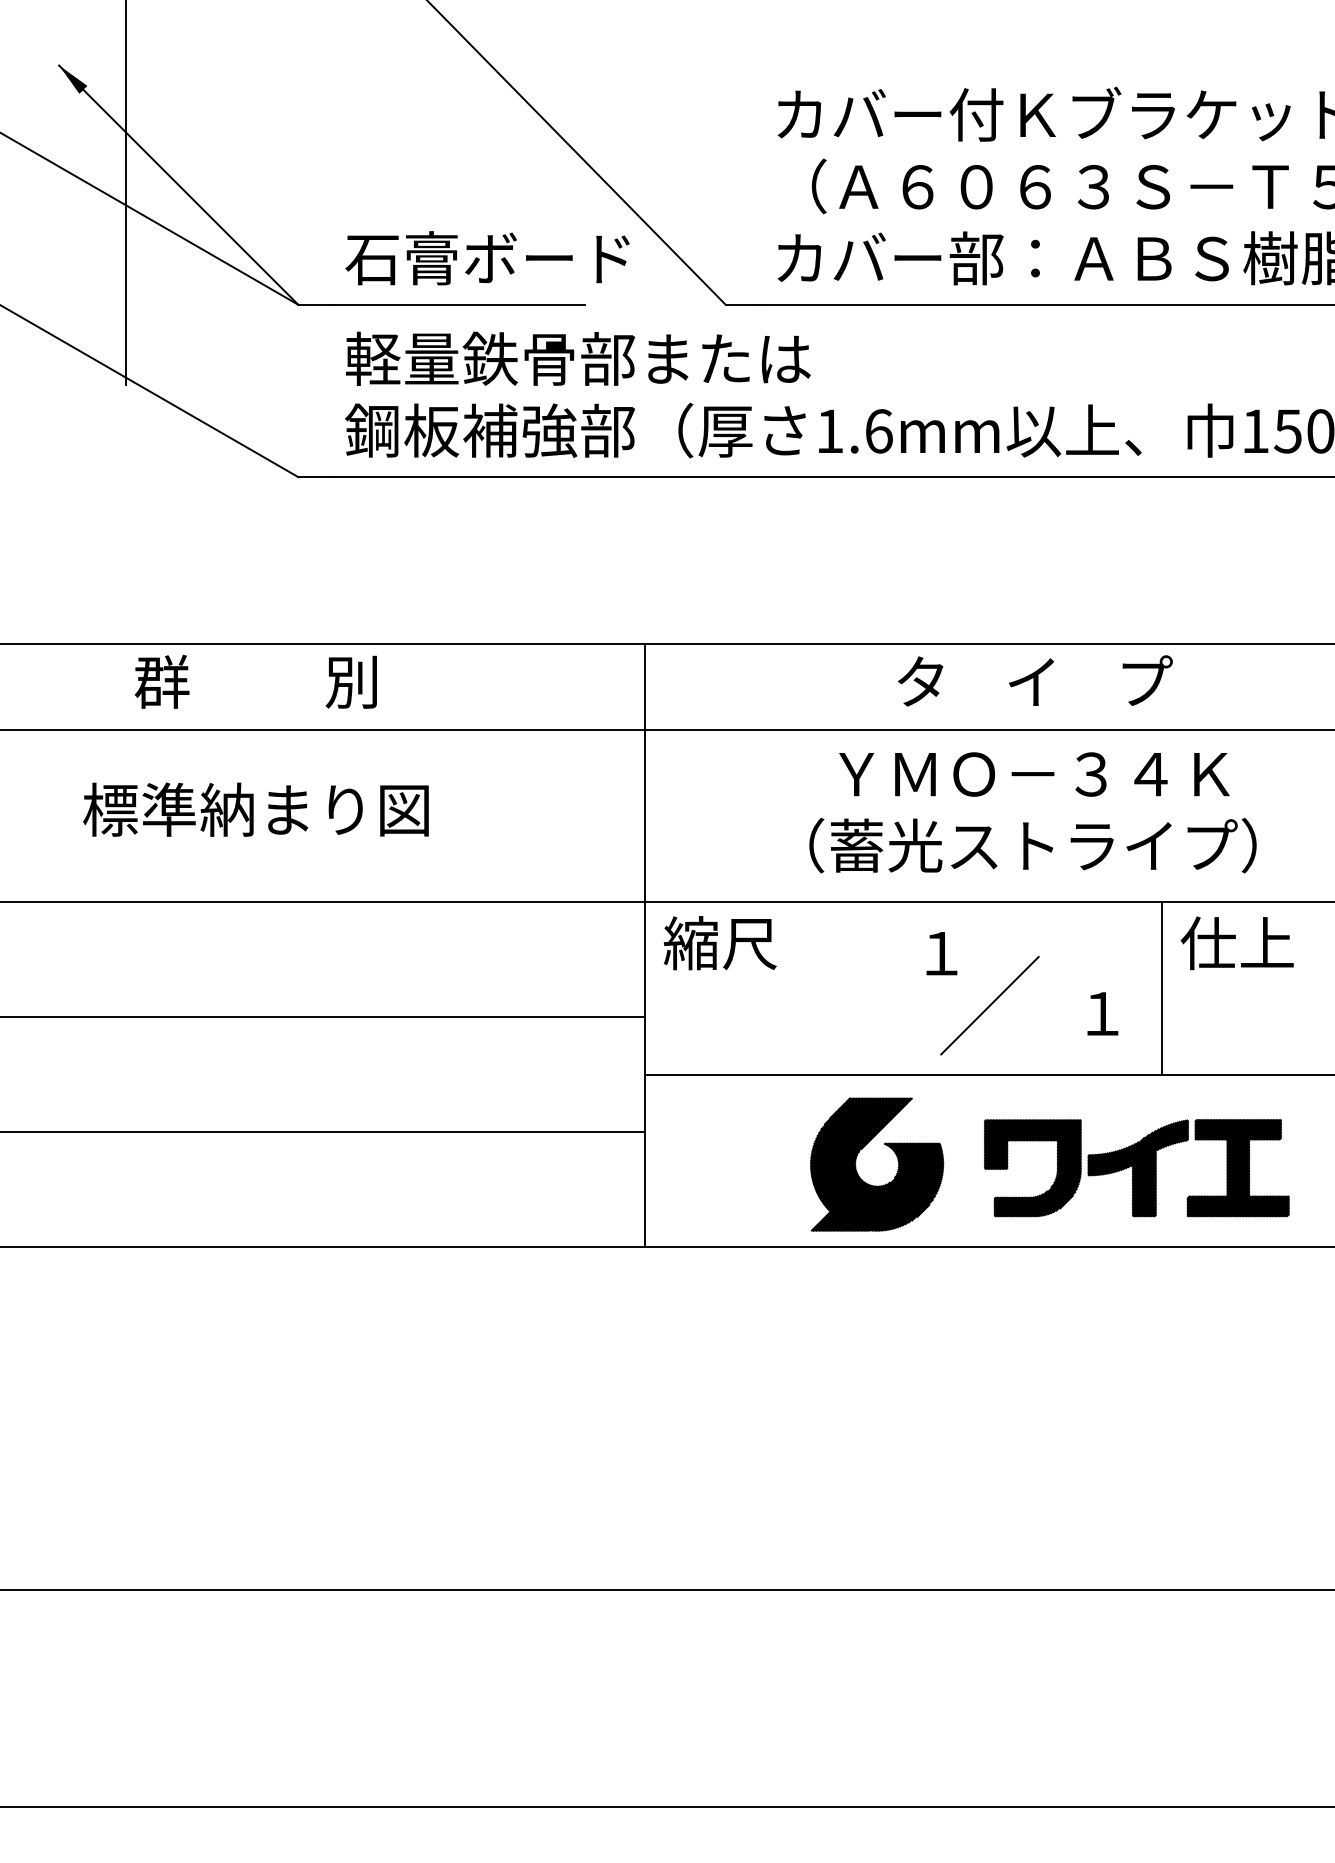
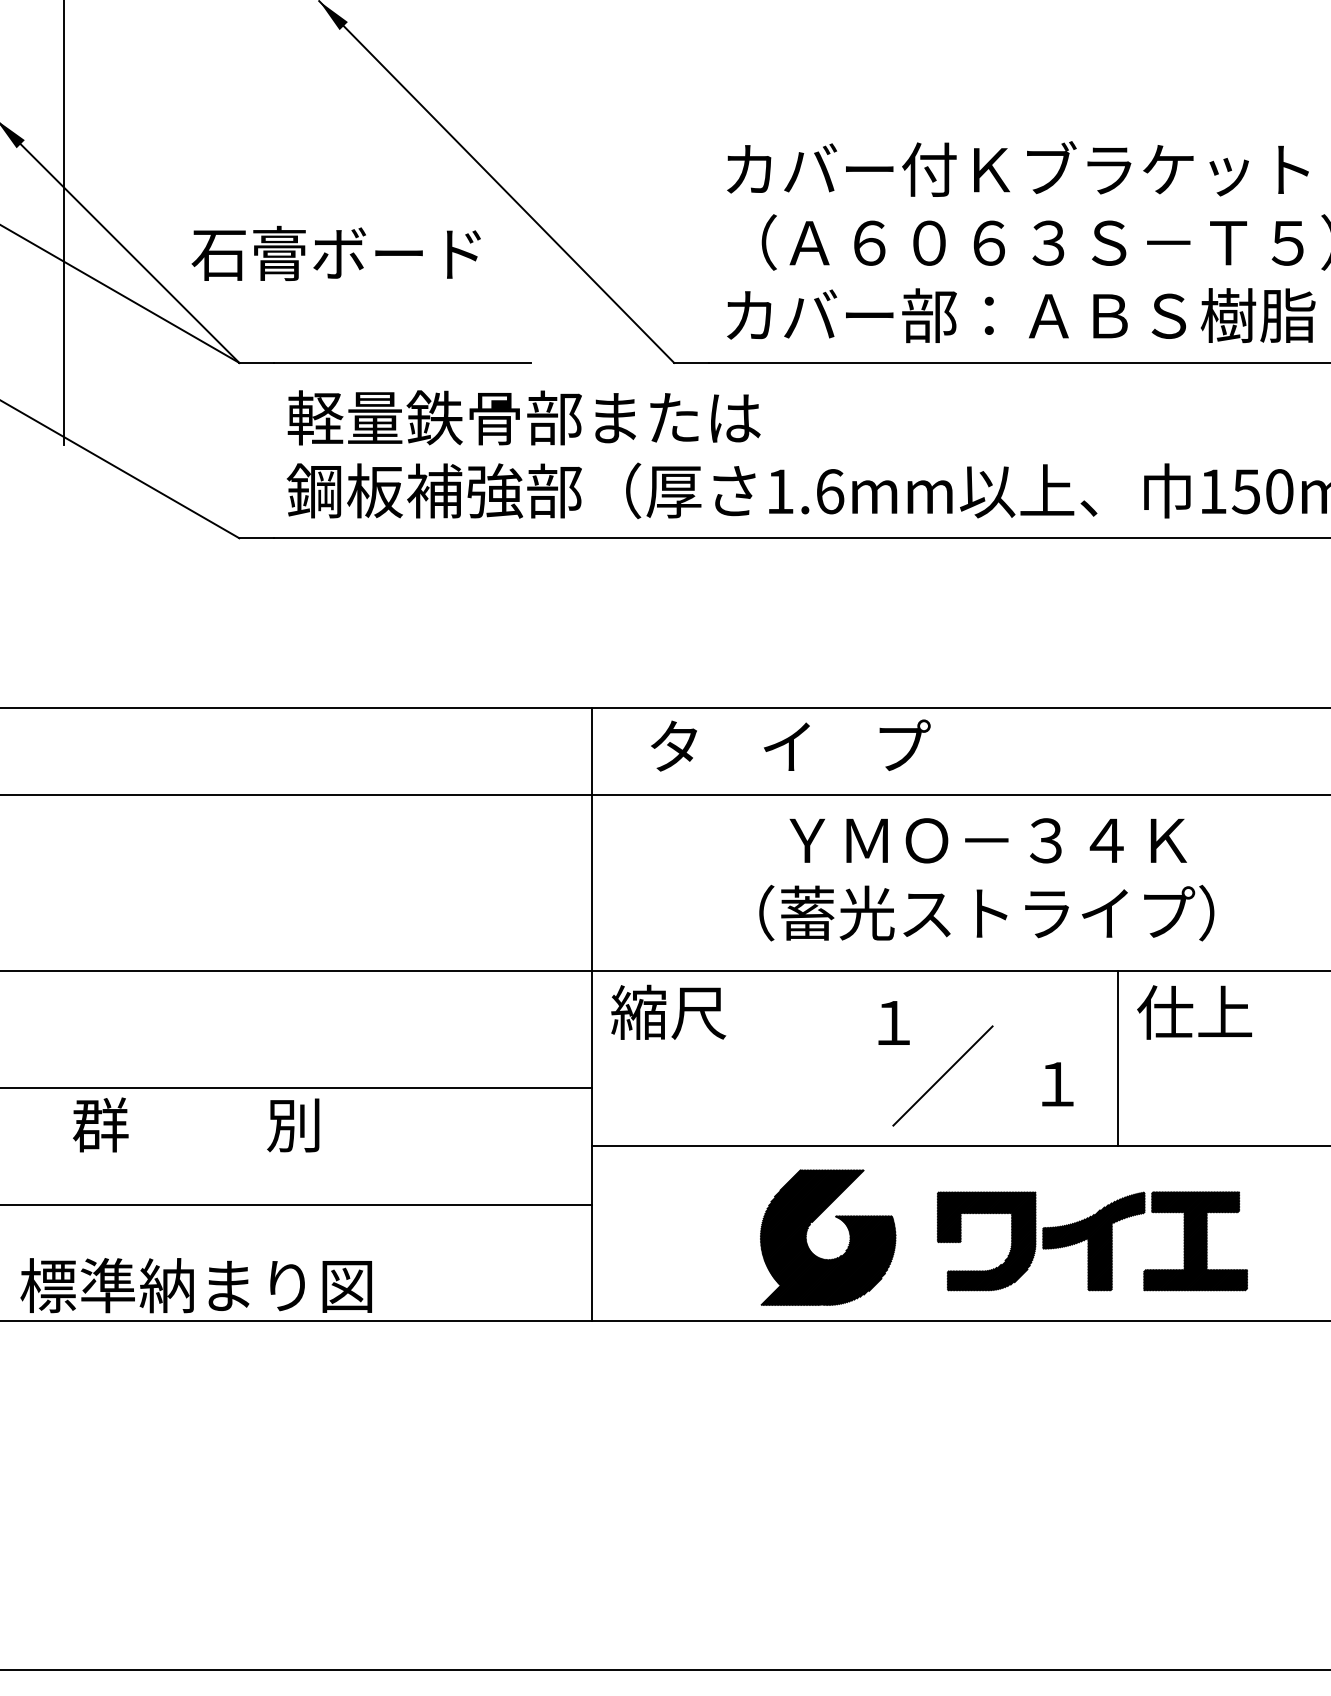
text: (487, 258) -> (336, 253), moved
text: (1035, 680) -> (790, 745), moved
text: (255, 681) -> (195, 1124), moved
text: (255, 809) -> (195, 1285), moved

